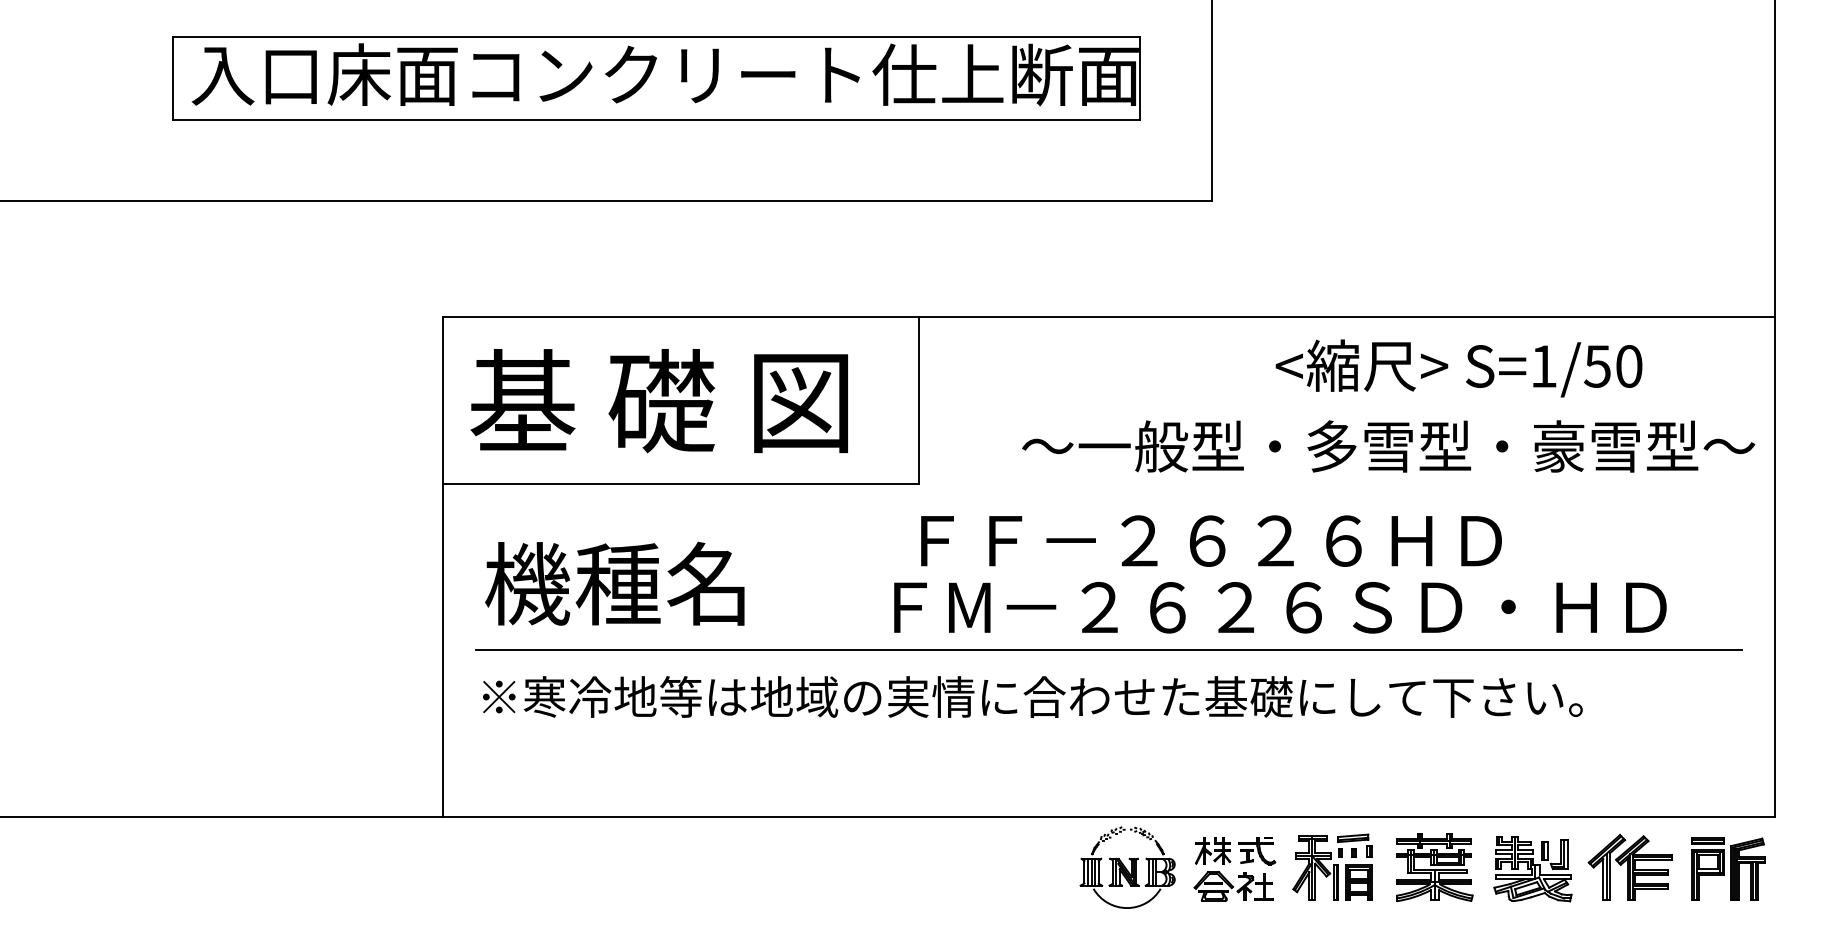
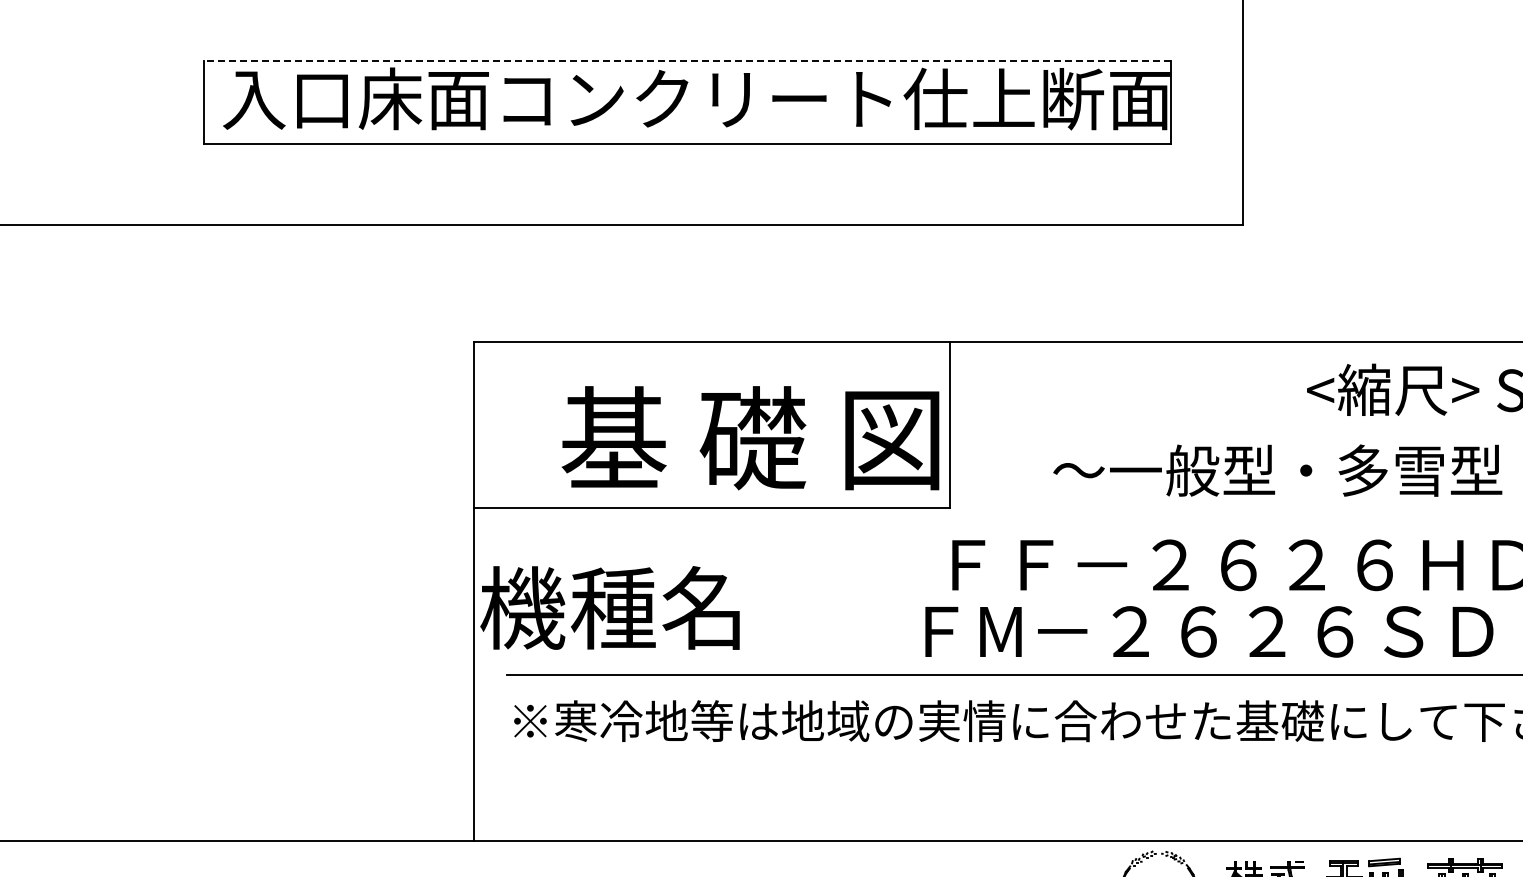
line: (656, 36) -> (687, 60), solid -> dashed
text: (658, 401) -> (749, 438), moved
text: (614, 583) -> (609, 607), moved

